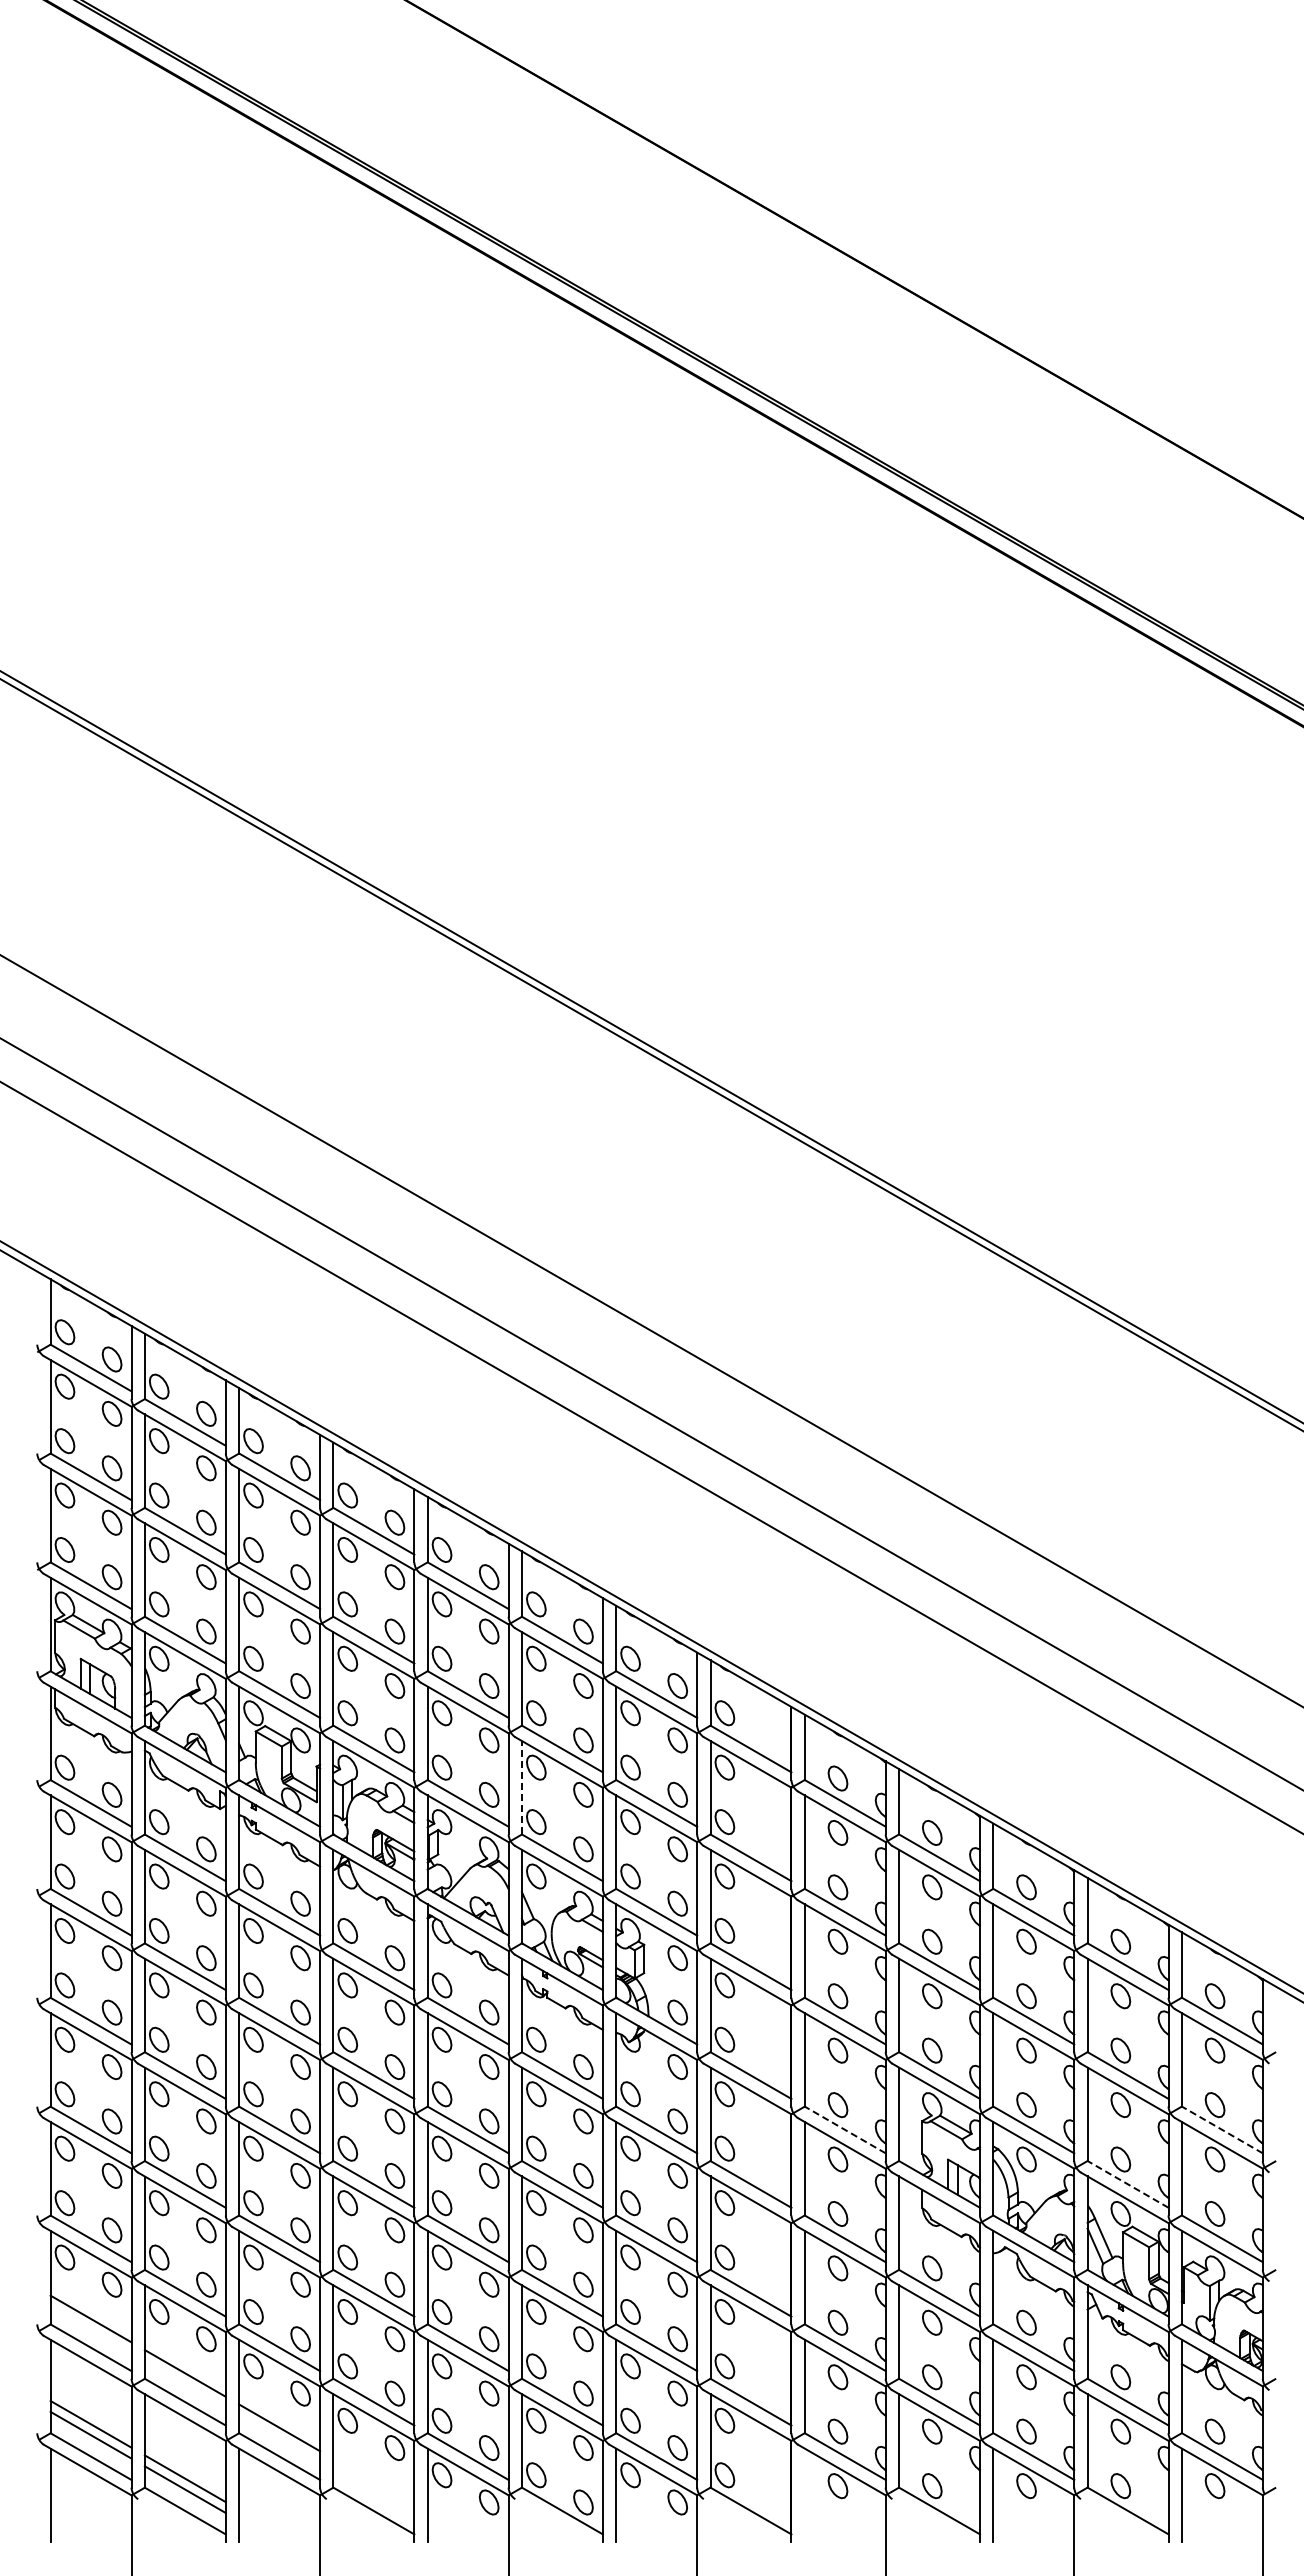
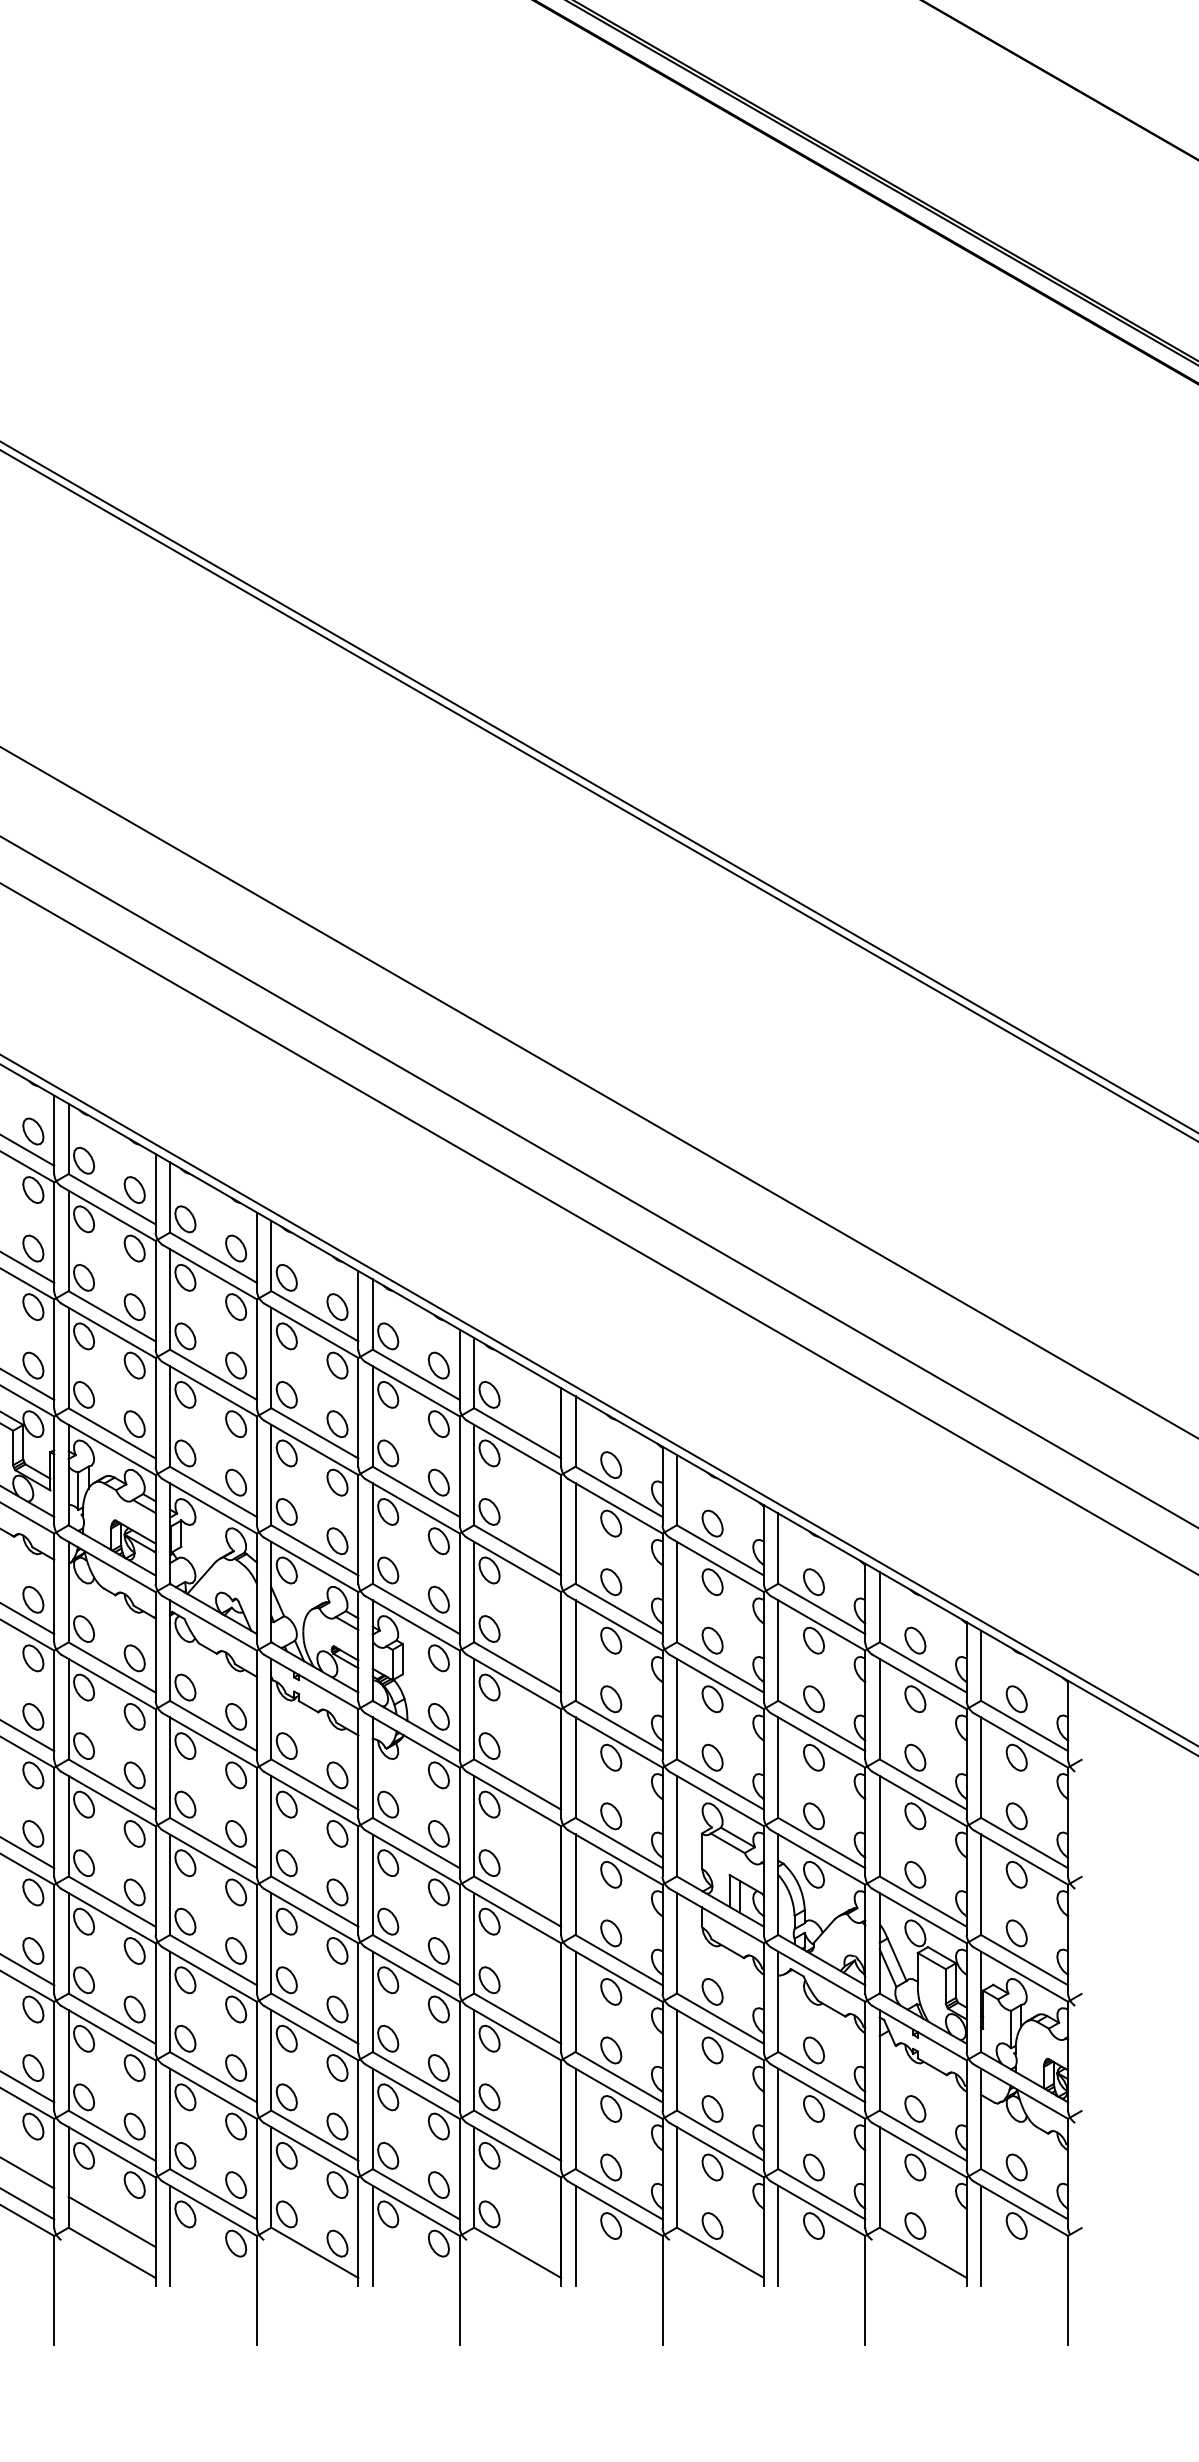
line: (521, 1787) -> (270, 1474), dashed -> solid
line: (845, 2129) -> (619, 1842), dashed -> solid
line: (1222, 2129) -> (1024, 1842), dashed -> solid
line: (1128, 2184) -> (923, 1901), dashed -> solid
line: (373, 2481) -> (111, 2221), added
line: (804, 2495) -> (575, 2236), added

